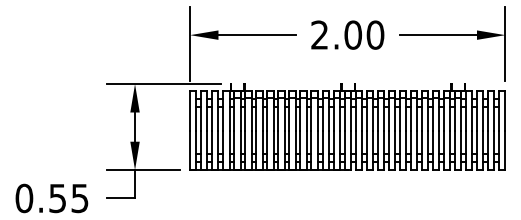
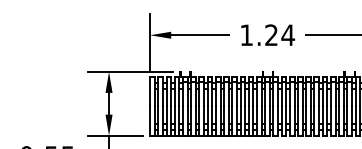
text: (347, 34) -> (267, 34), 2.00 -> 1.24

